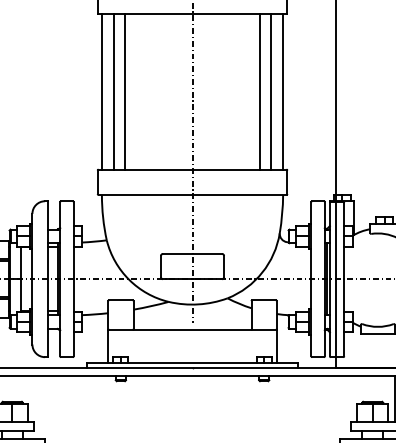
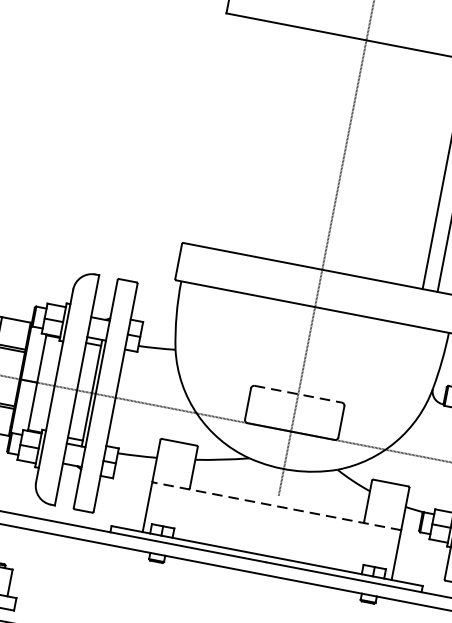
line: (101, 91) -> (210, 128), removed
line: (114, 91) -> (229, 132), removed
line: (124, 91) -> (244, 134), removed
line: (193, 253) -> (299, 393), solid -> dashed
line: (192, 329) -> (276, 505), solid -> dashed

